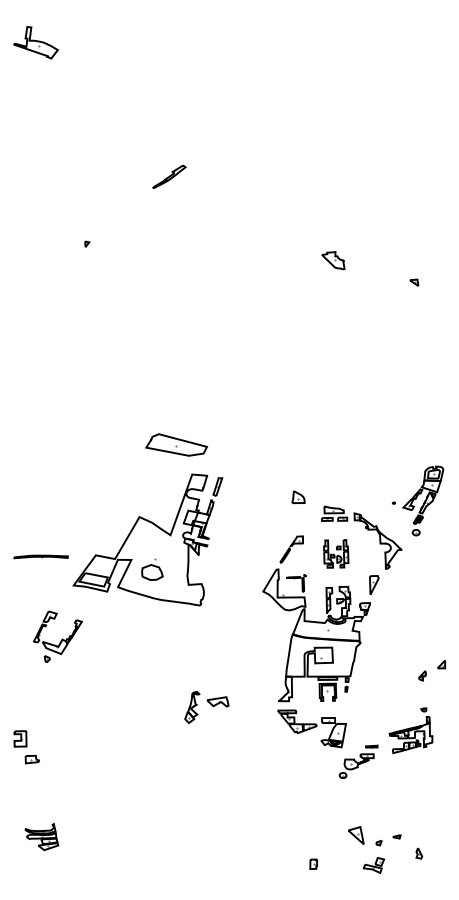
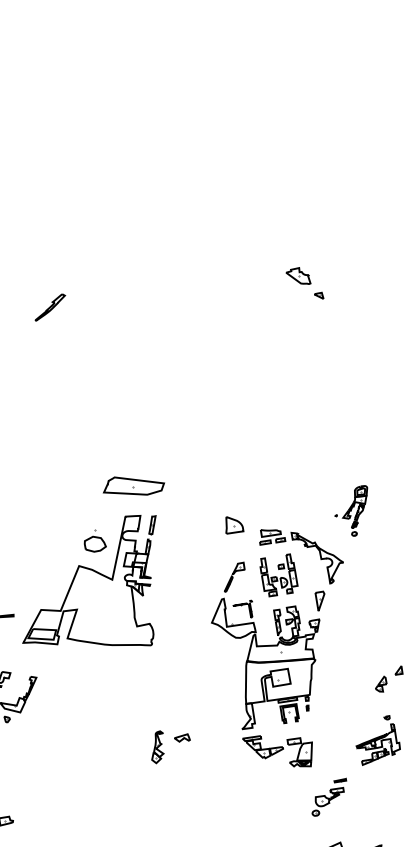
part: (169, 176) -> (50, 307), moved
part: (333, 260) -> (298, 276), moved
part: (176, 444) -> (133, 485), moved
part: (298, 497) -> (233, 524), size x1.4
part: (417, 500) -> (352, 511), size x0.7
part: (336, 553) -> (279, 575), size x1.4
part: (152, 569) -> (94, 541), moved
part: (422, 675) -> (381, 684), size x1.6
part: (217, 701) -> (181, 737), size x0.7
part: (358, 761) -> (329, 797), moved

